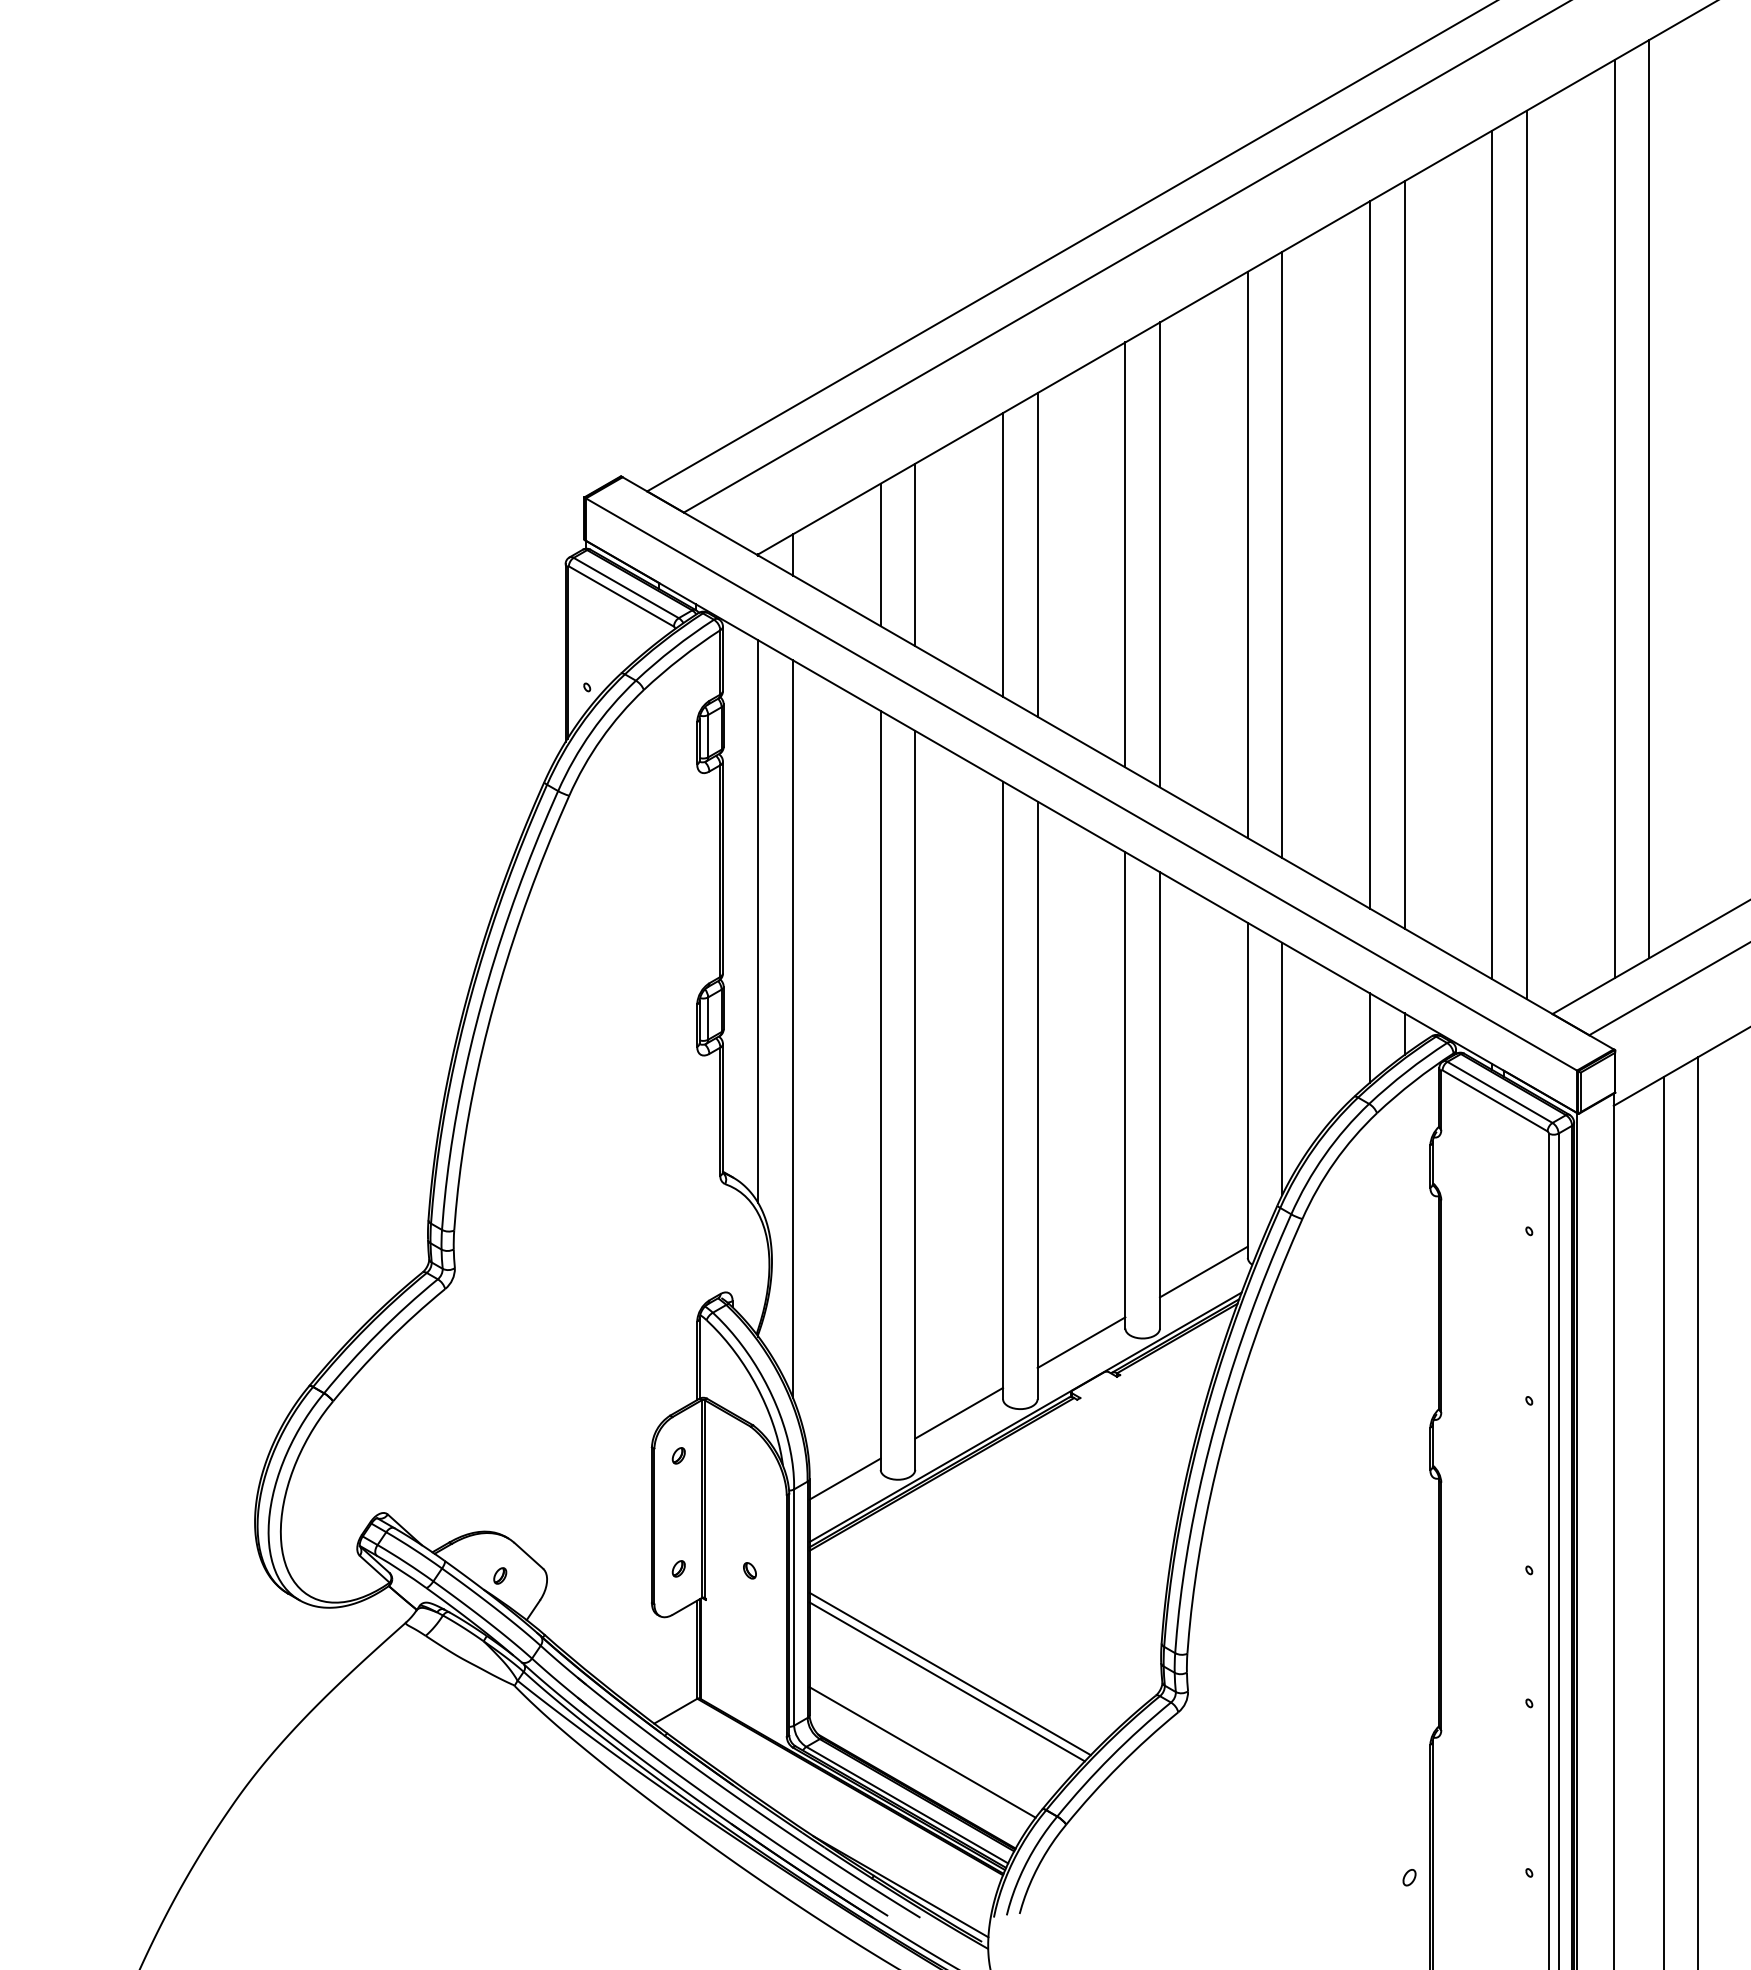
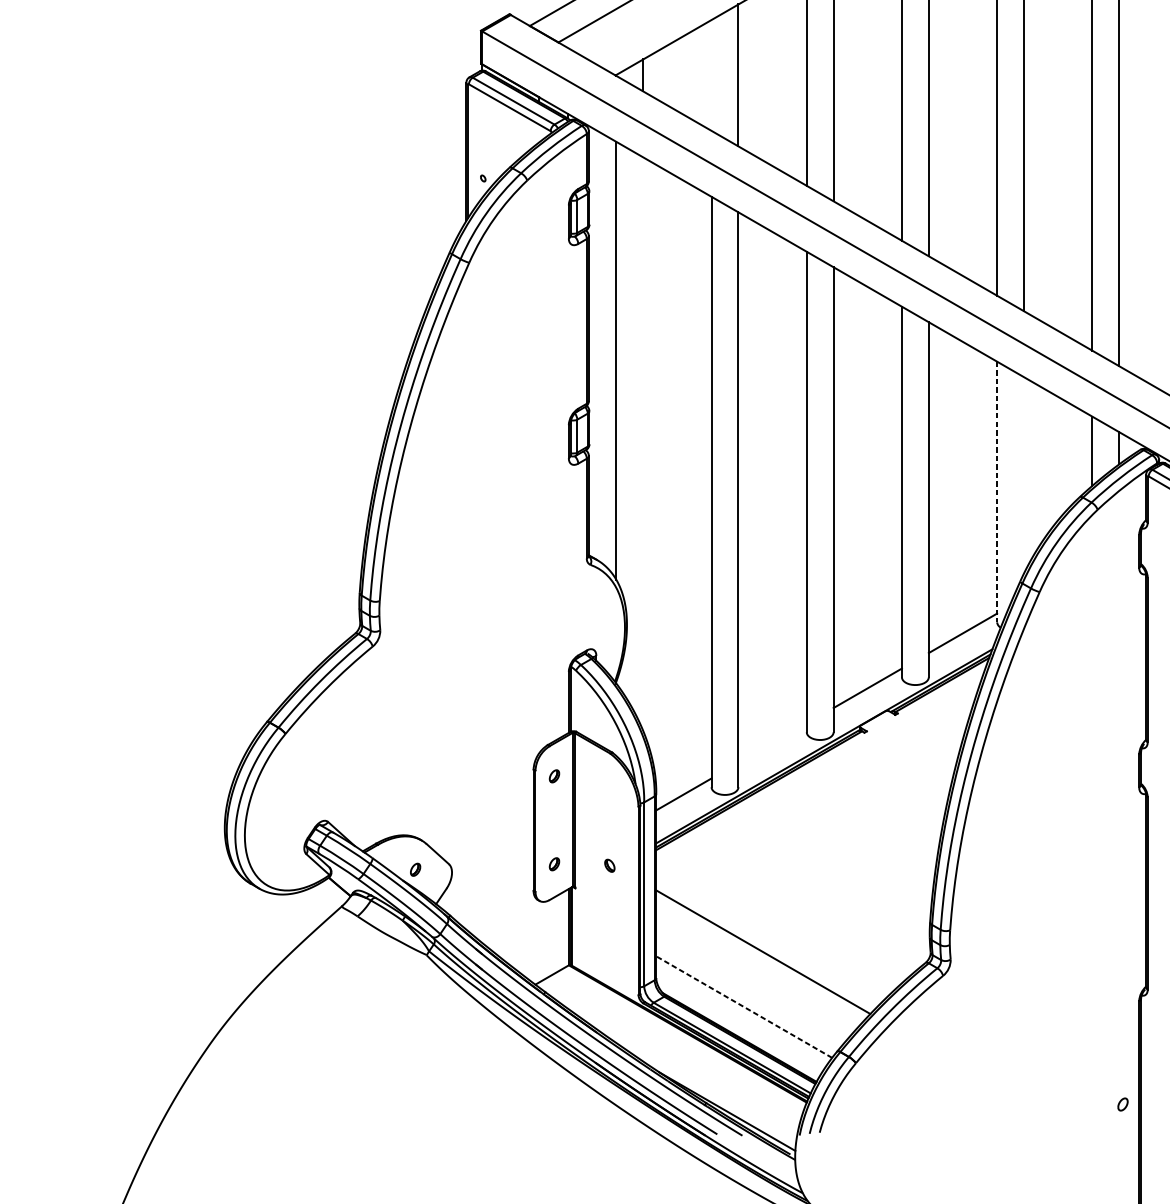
line: (880, 554) -> (711, 75), removed
line: (792, 1028) -> (642, 443), removed
line: (1282, 1068) -> (1024, 474), removed
line: (1247, 1090) -> (996, 492), solid -> dashed
line: (959, 1412) -> (772, 742), removed
line: (949, 1673) -> (765, 945), removed
line: (922, 1752) -> (744, 1007), solid -> dashed

